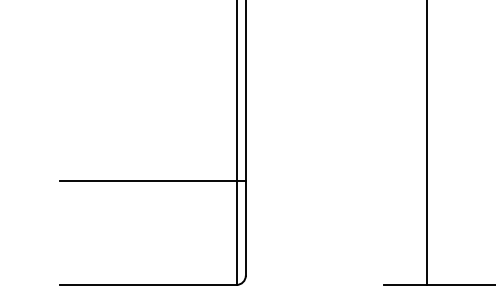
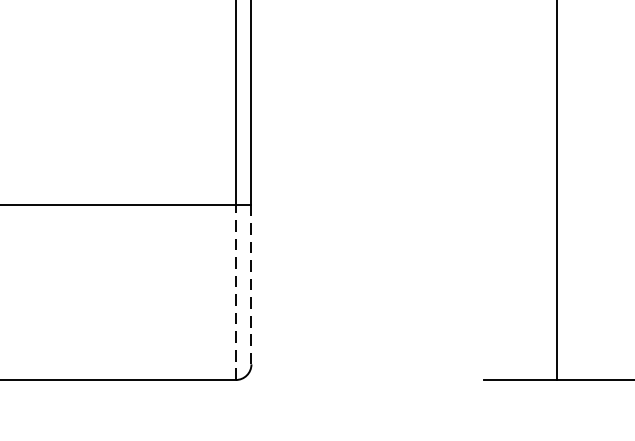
line: (245, 228) -> (250, 284), solid -> dashed
line: (236, 232) -> (235, 291), solid -> dashed

